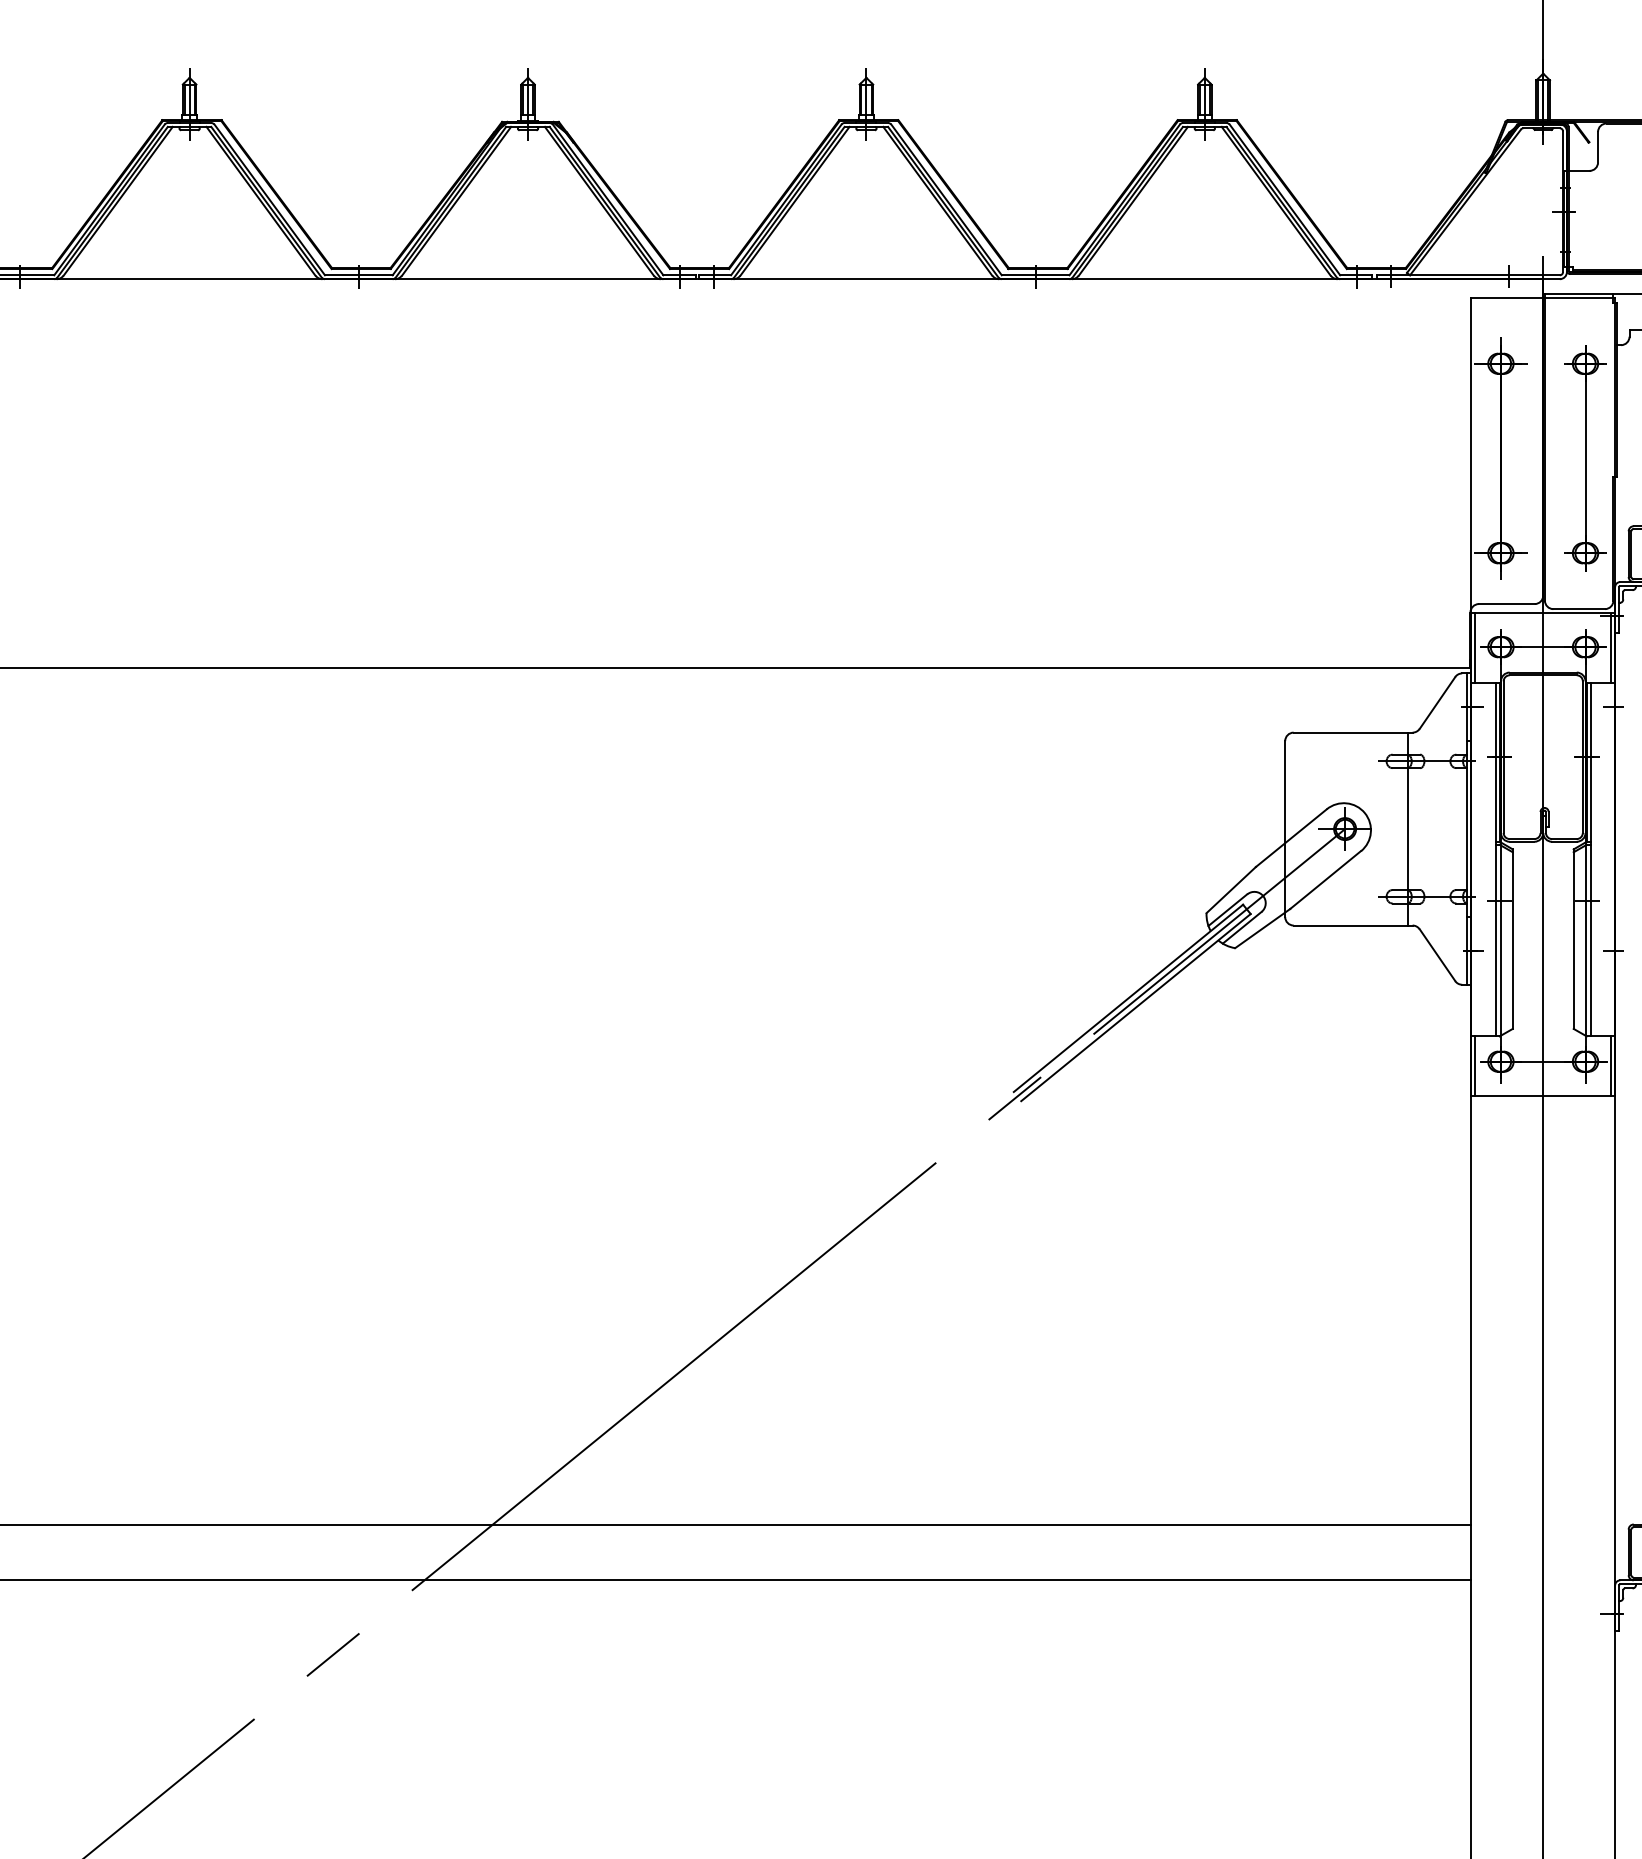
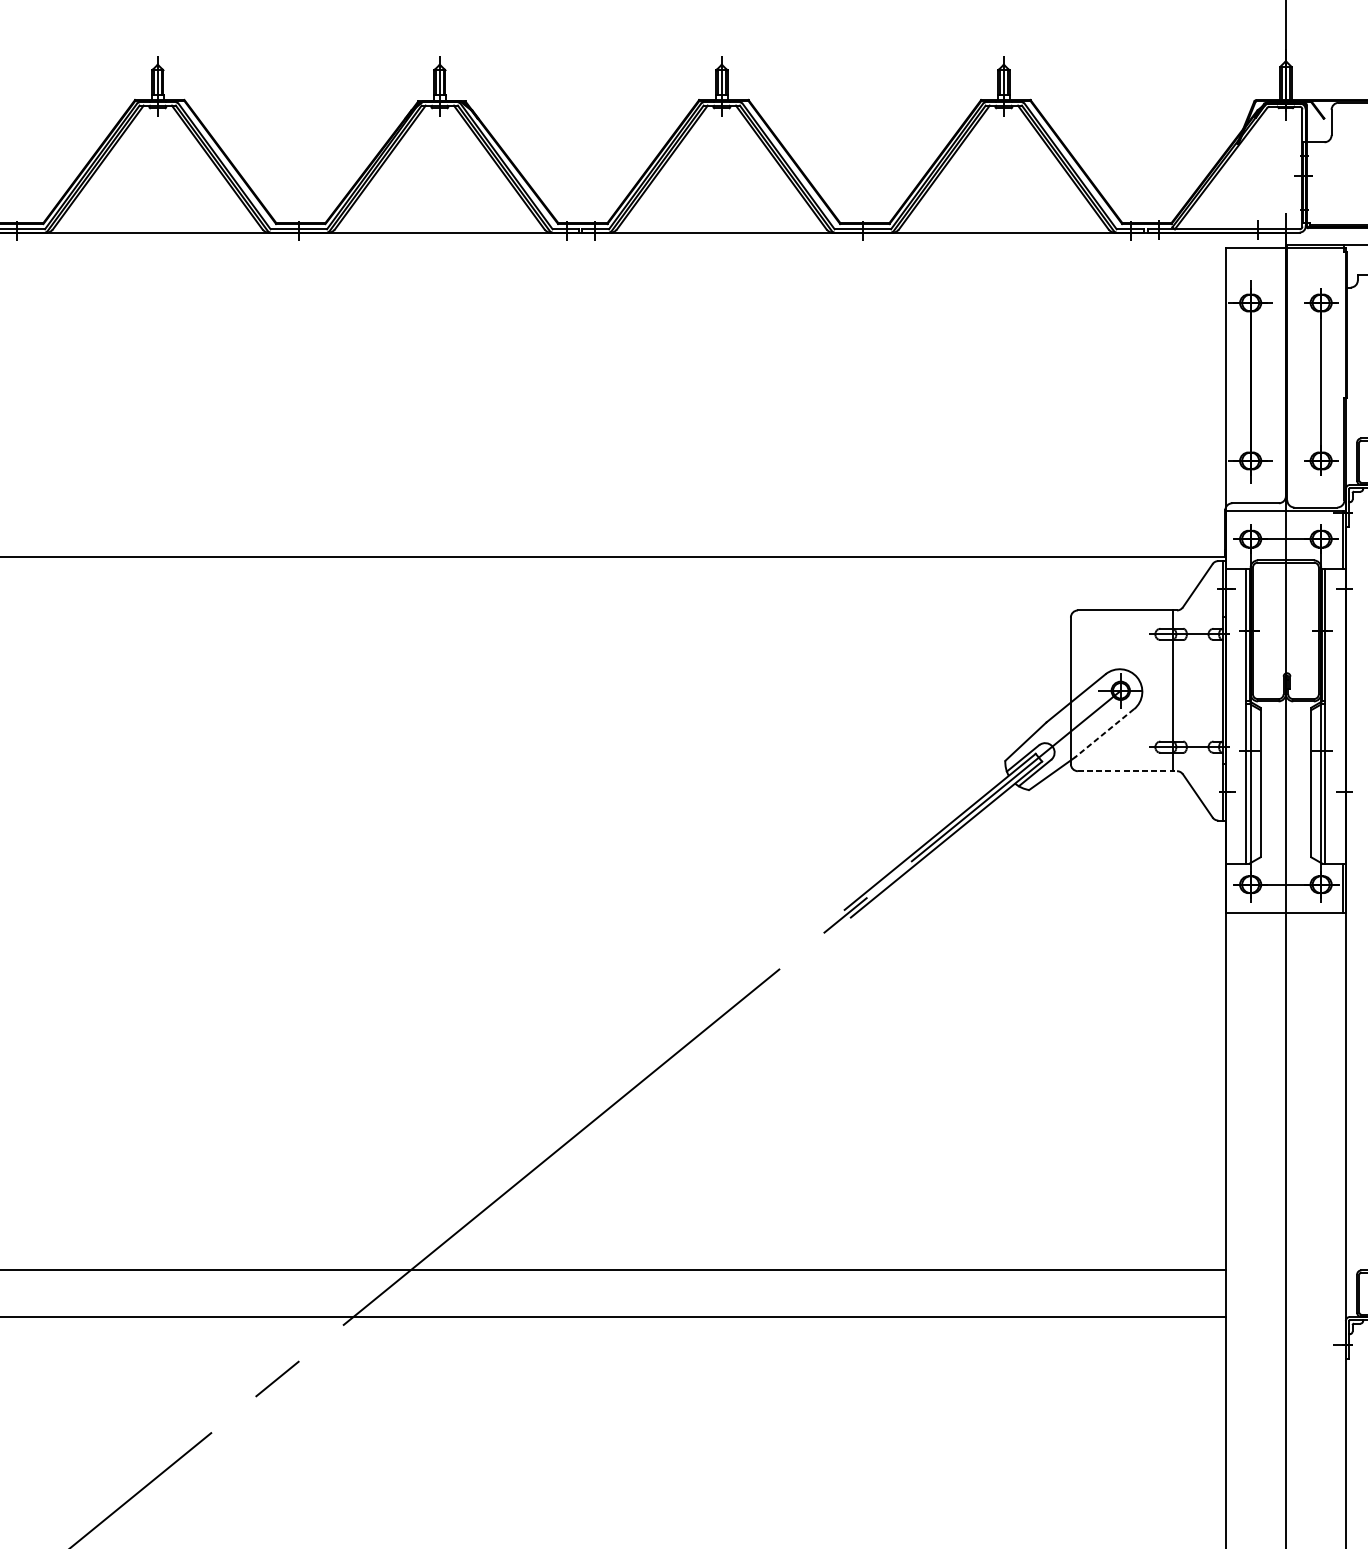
line: (1475, 647) -> (1229, 539), removed
line: (1325, 880) -> (1104, 733), solid -> dashed
line: (1353, 925) -> (1127, 771), solid -> dashed
line: (1475, 1065) -> (1229, 887), removed

